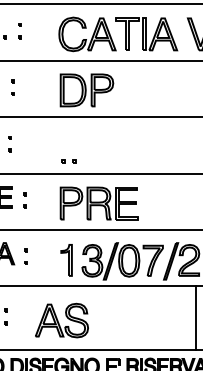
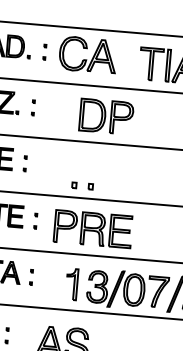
part: (87, 34) -> (88, 55), moved
part: (68, 161) -> (82, 186), size x1.4
part: (98, 203) -> (92, 229), moved

